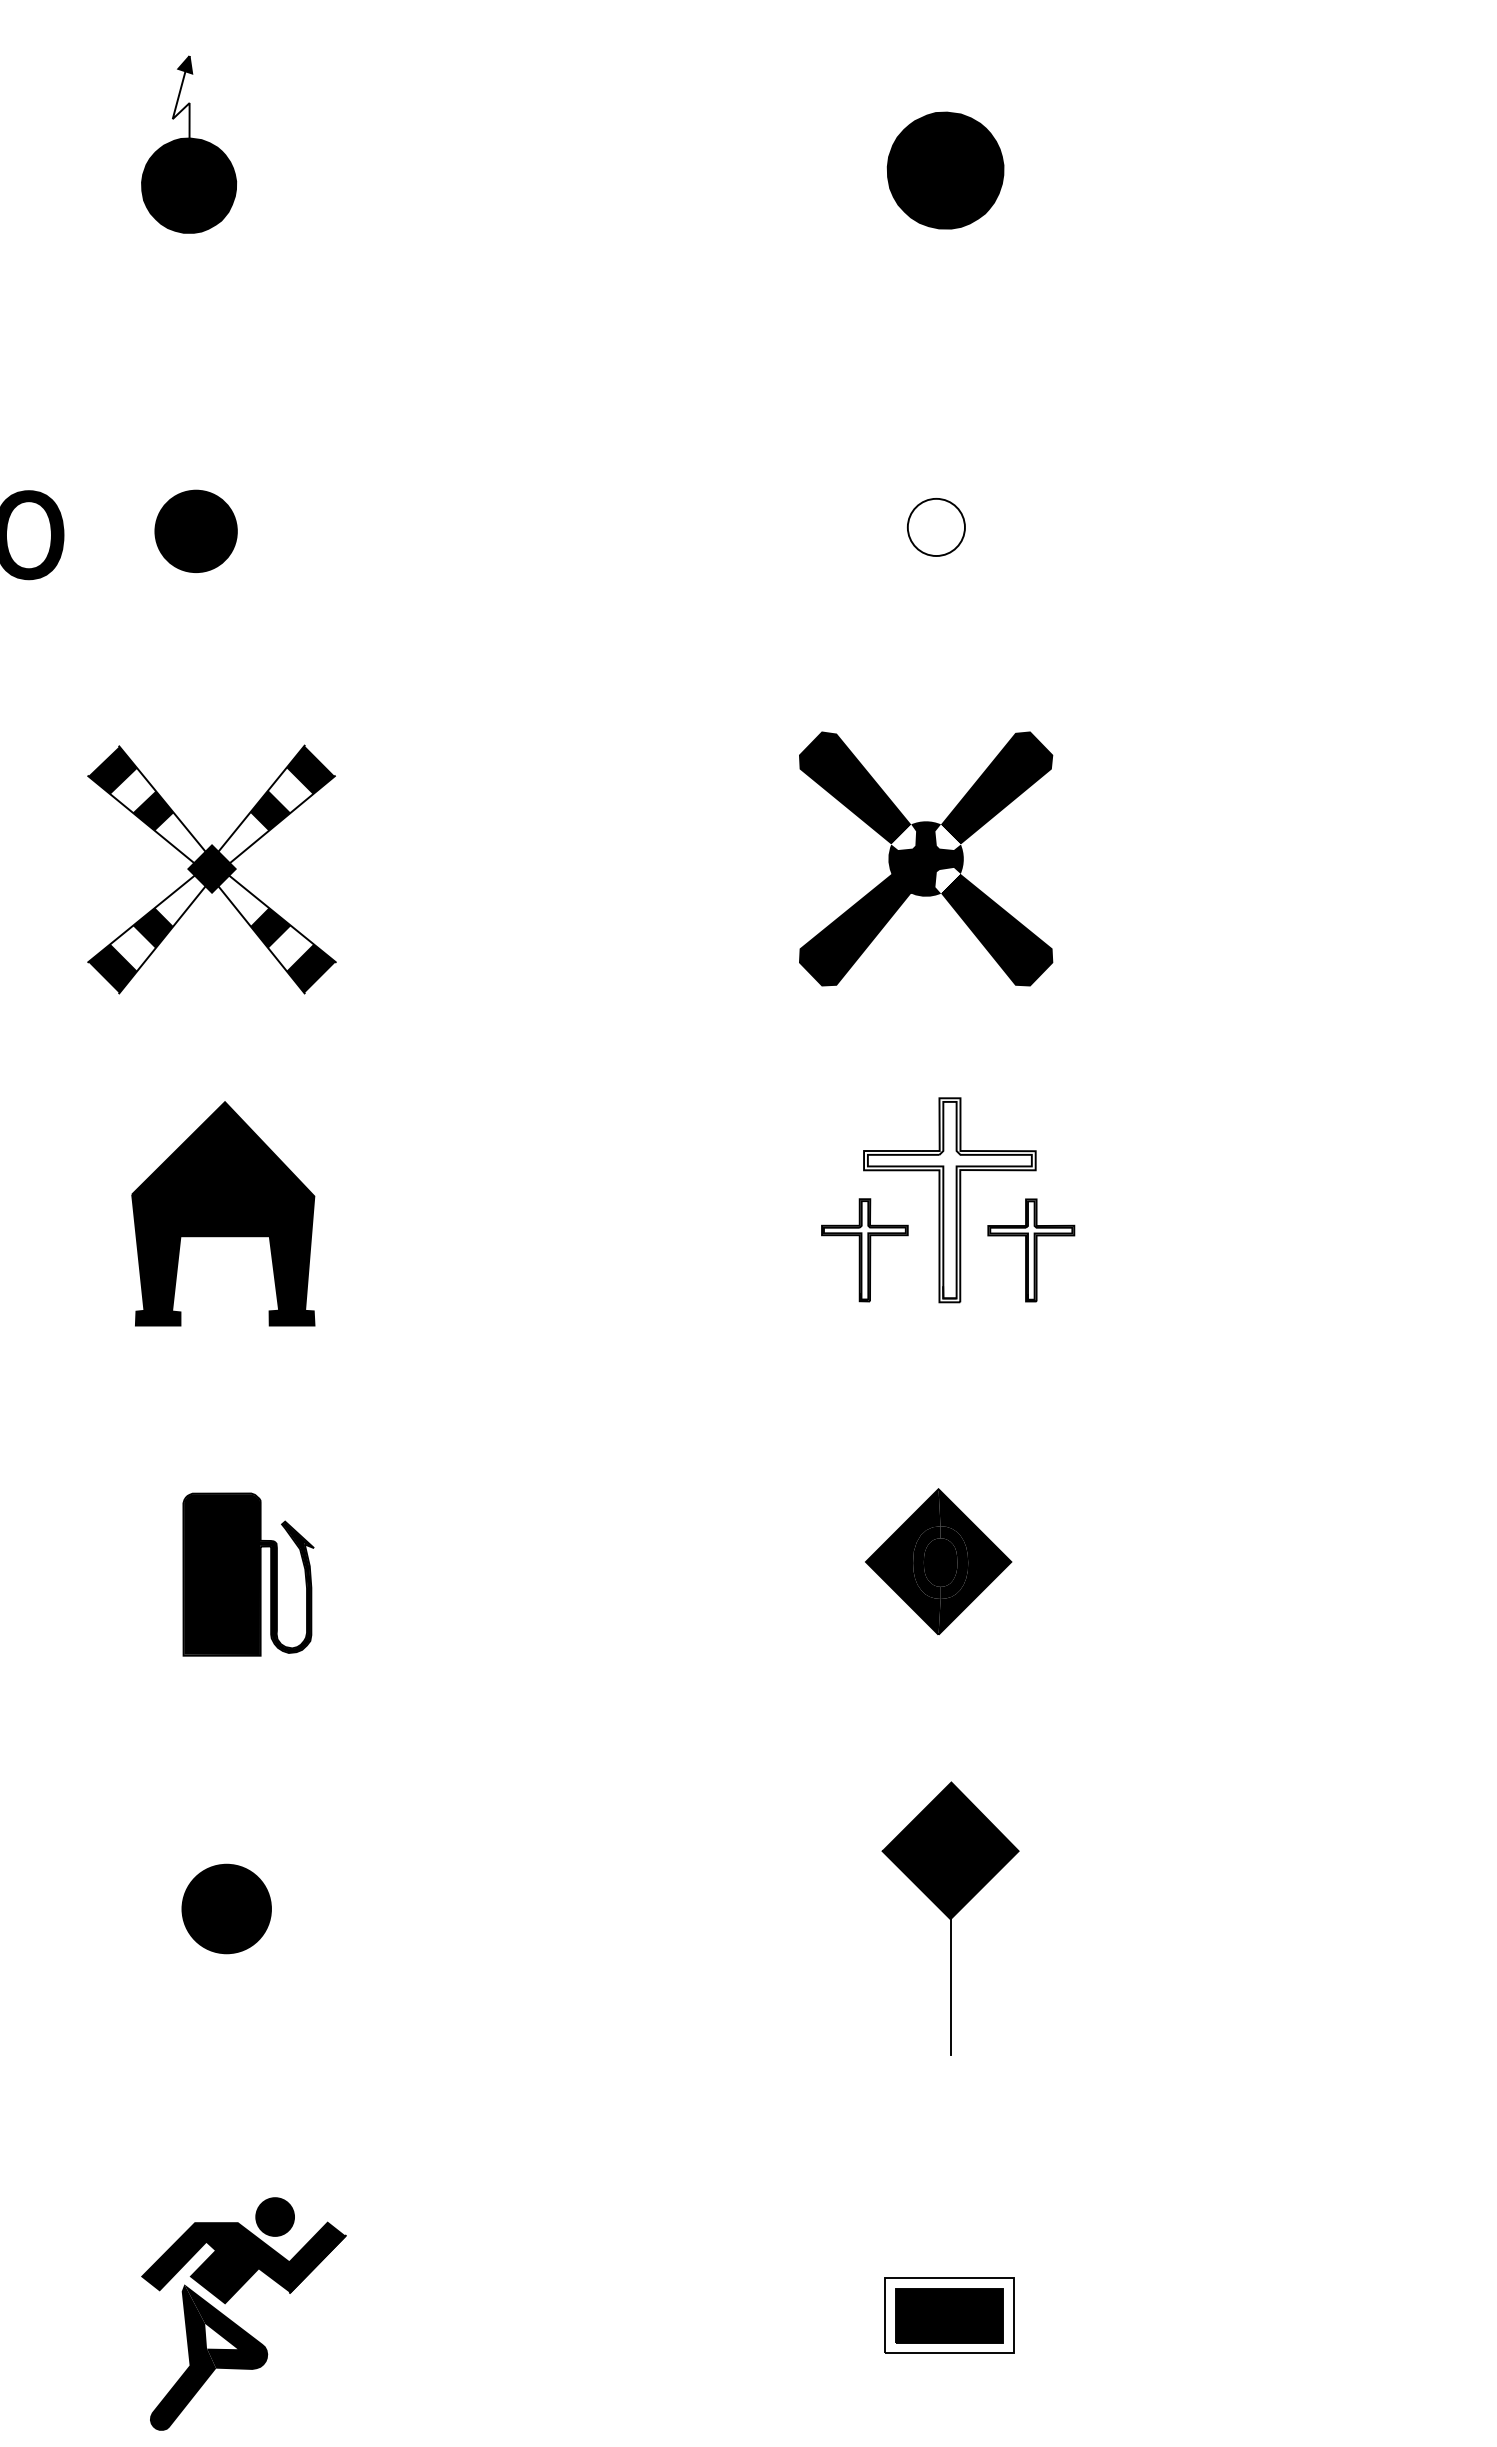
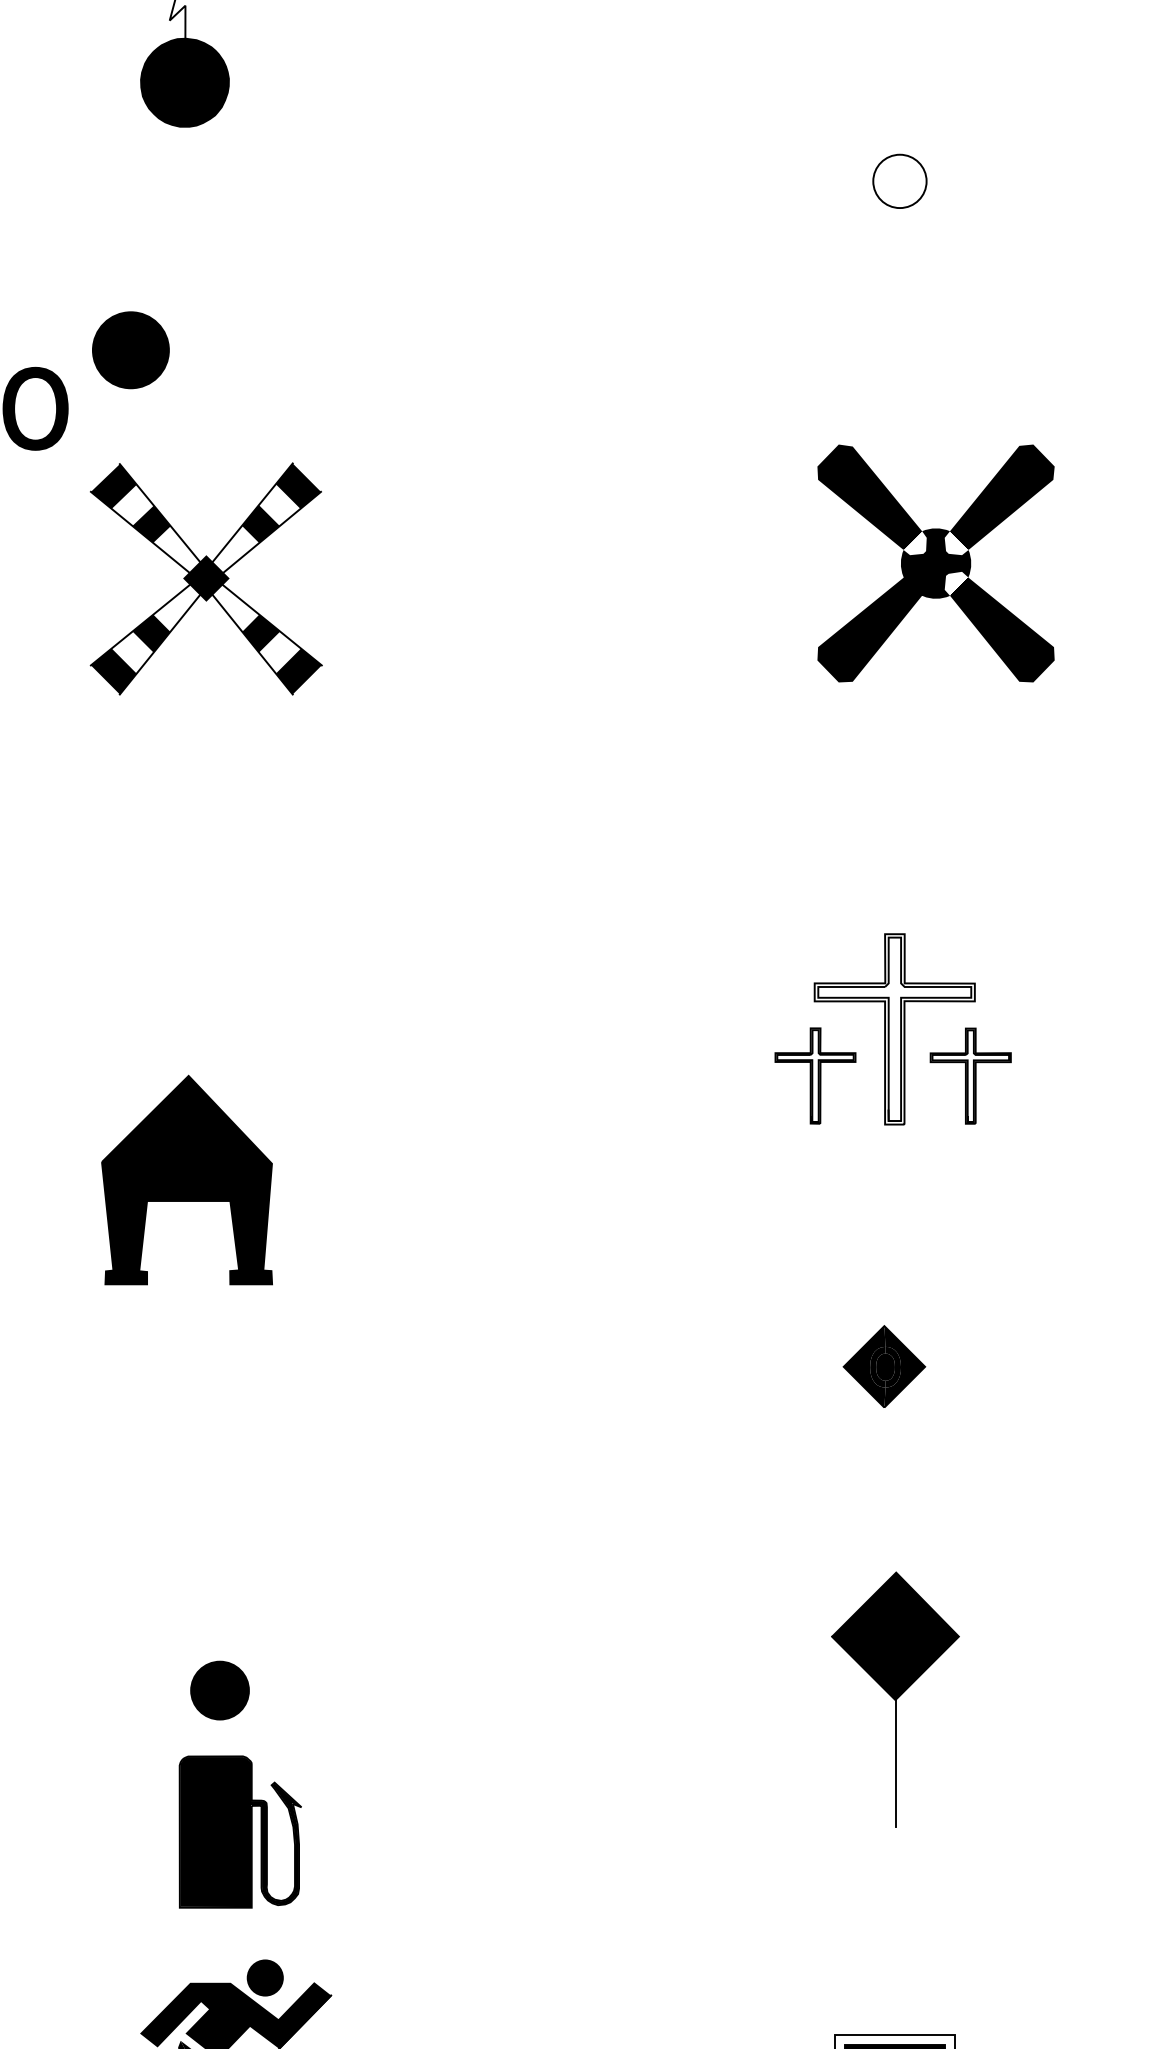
fill: (945, 170) -> (890, 68), removed
part: (936, 527) -> (900, 181), moved
part: (195, 530) -> (130, 349), moved
part: (926, 858) -> (936, 563), moved
part: (211, 869) -> (205, 578), moved
part: (223, 1213) -> (187, 1179), moved
part: (938, 1561) -> (884, 1366), size x0.6
part: (248, 1574) -> (240, 1831), moved
part: (226, 1908) -> (219, 1690), size x0.7

